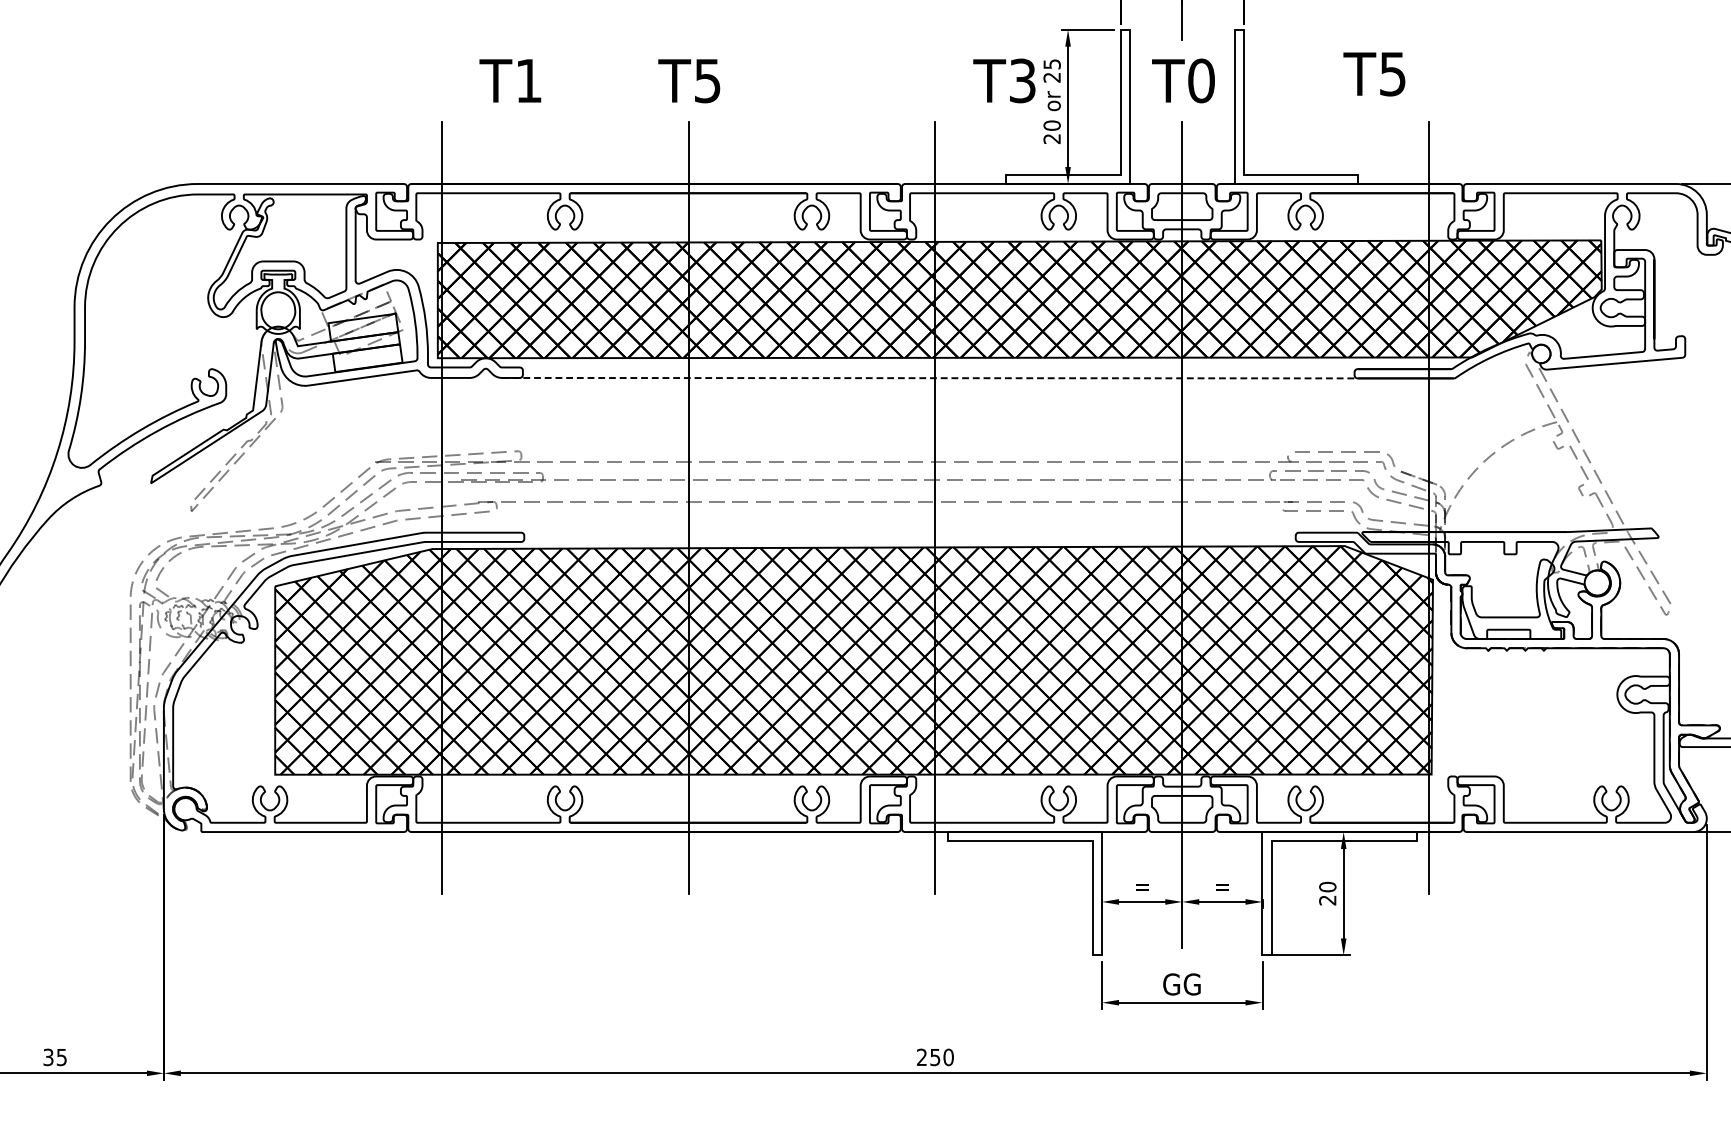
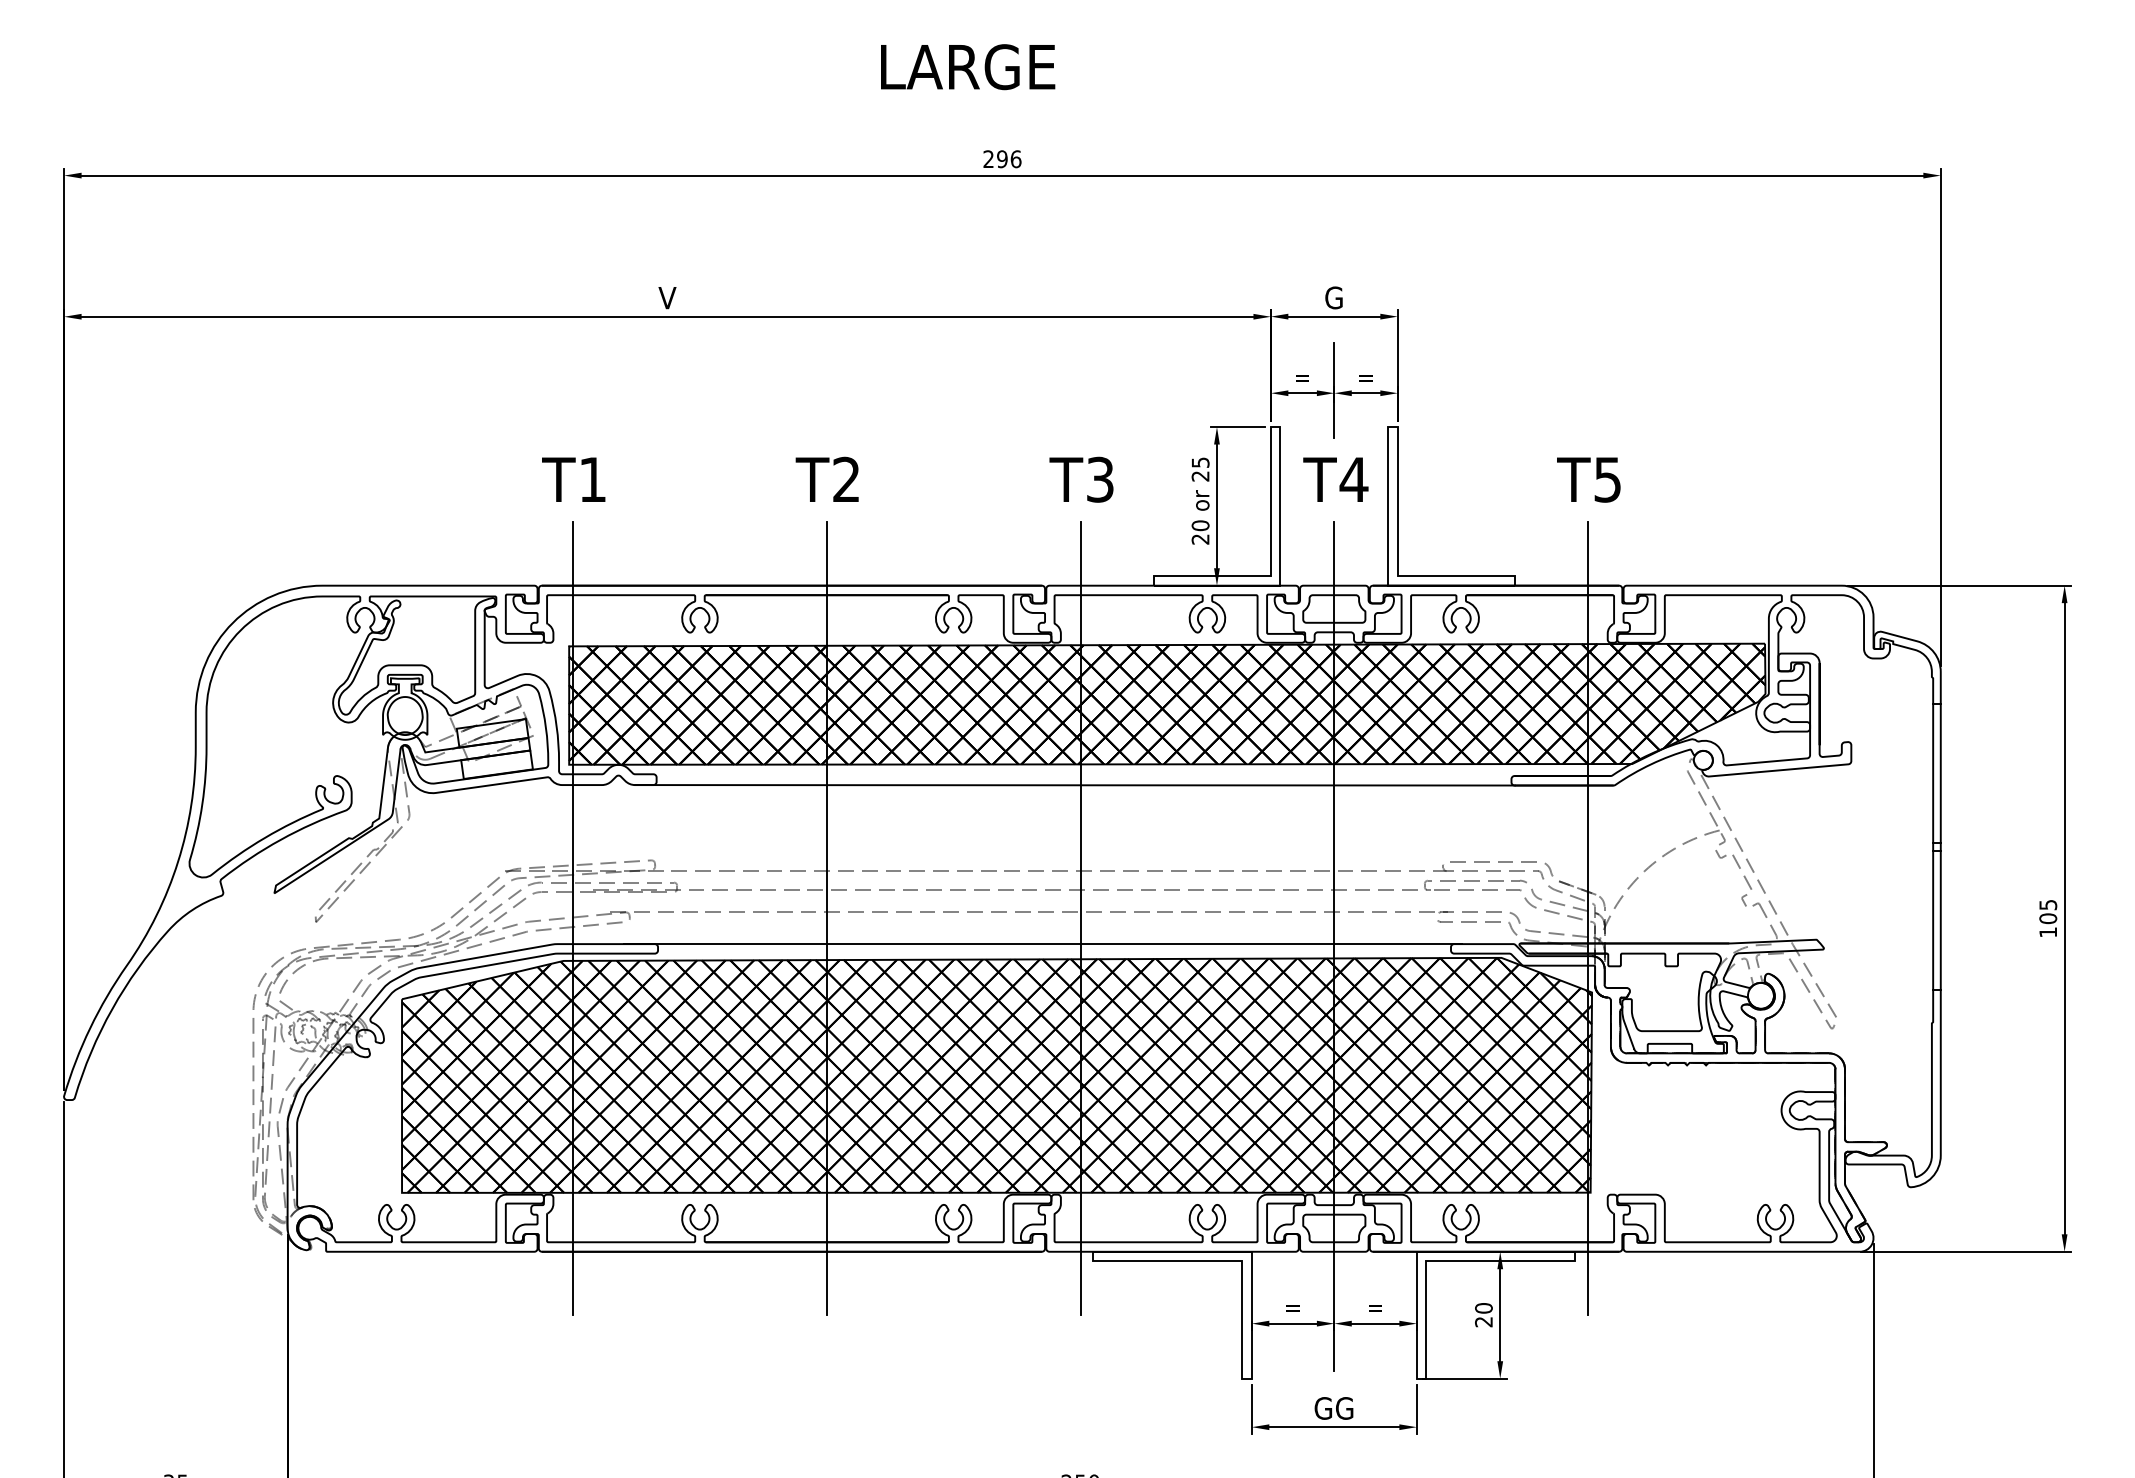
text: (1374, 73) -> (1588, 479), moved
text: (510, 80) -> (573, 479), moved
text: (707, 80) -> (846, 479), T5 -> T2
text: (1004, 80) -> (1081, 479), moved
text: (1200, 80) -> (1353, 479), T0 -> T4
line: (929, 378) -> (1074, 785), dashed -> solid
line: (898, 533) -> (1042, 944), added

